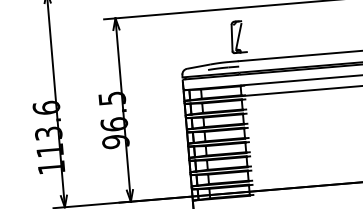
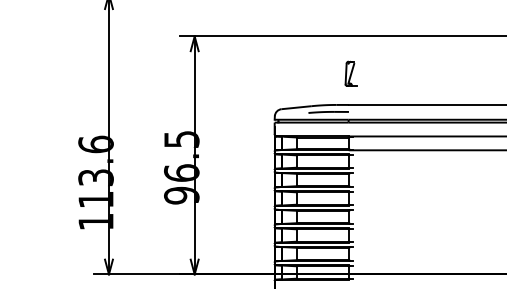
part: (237, 36) -> (350, 73), size x0.6

